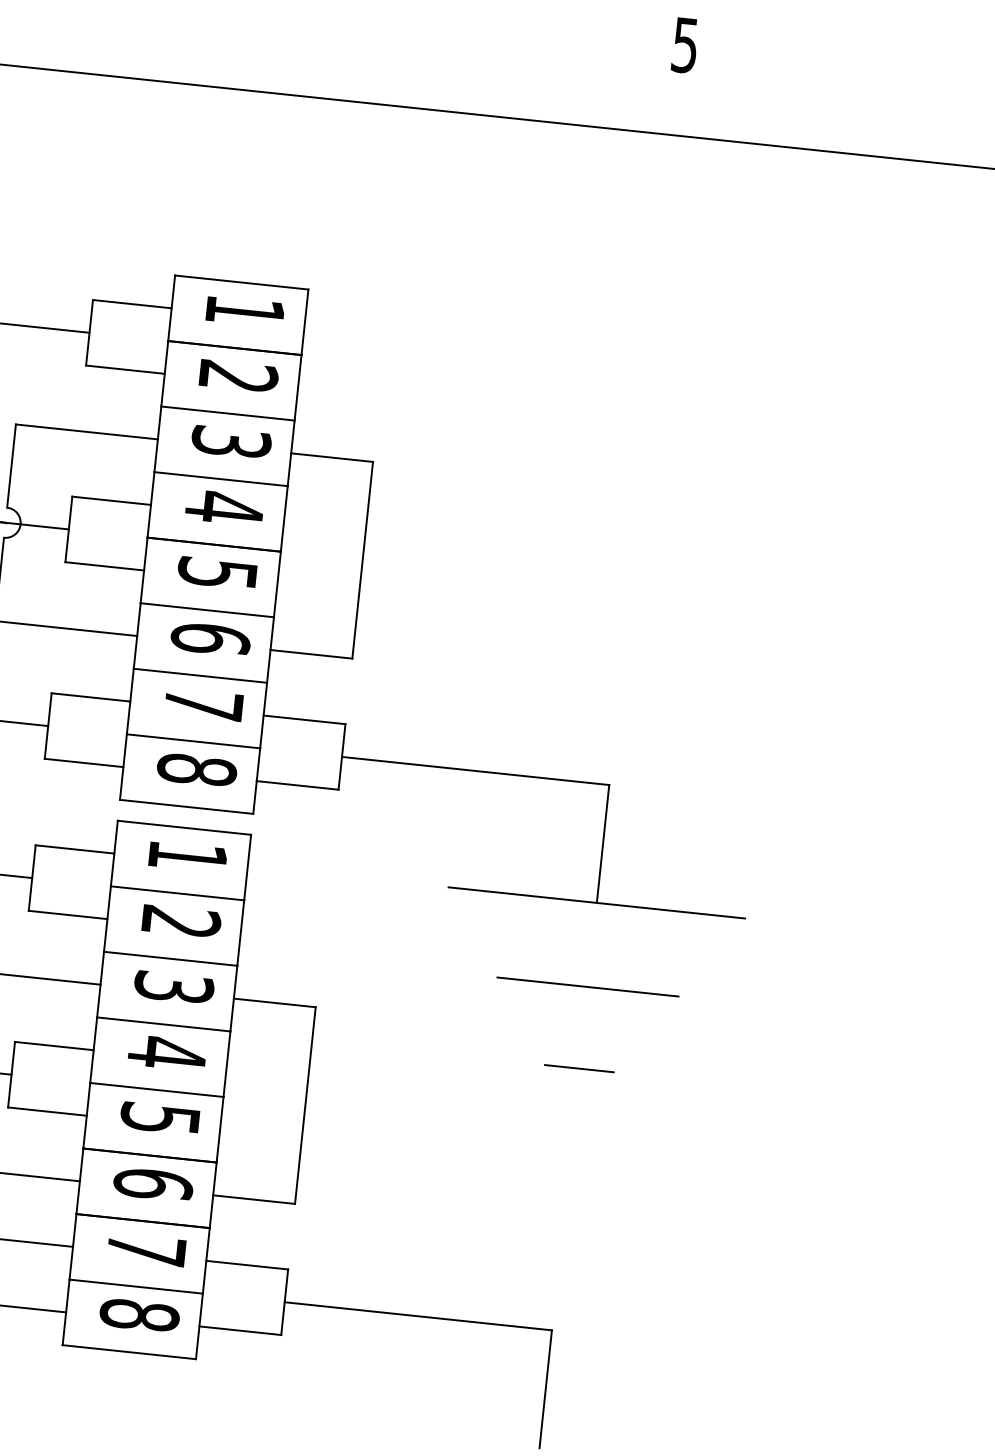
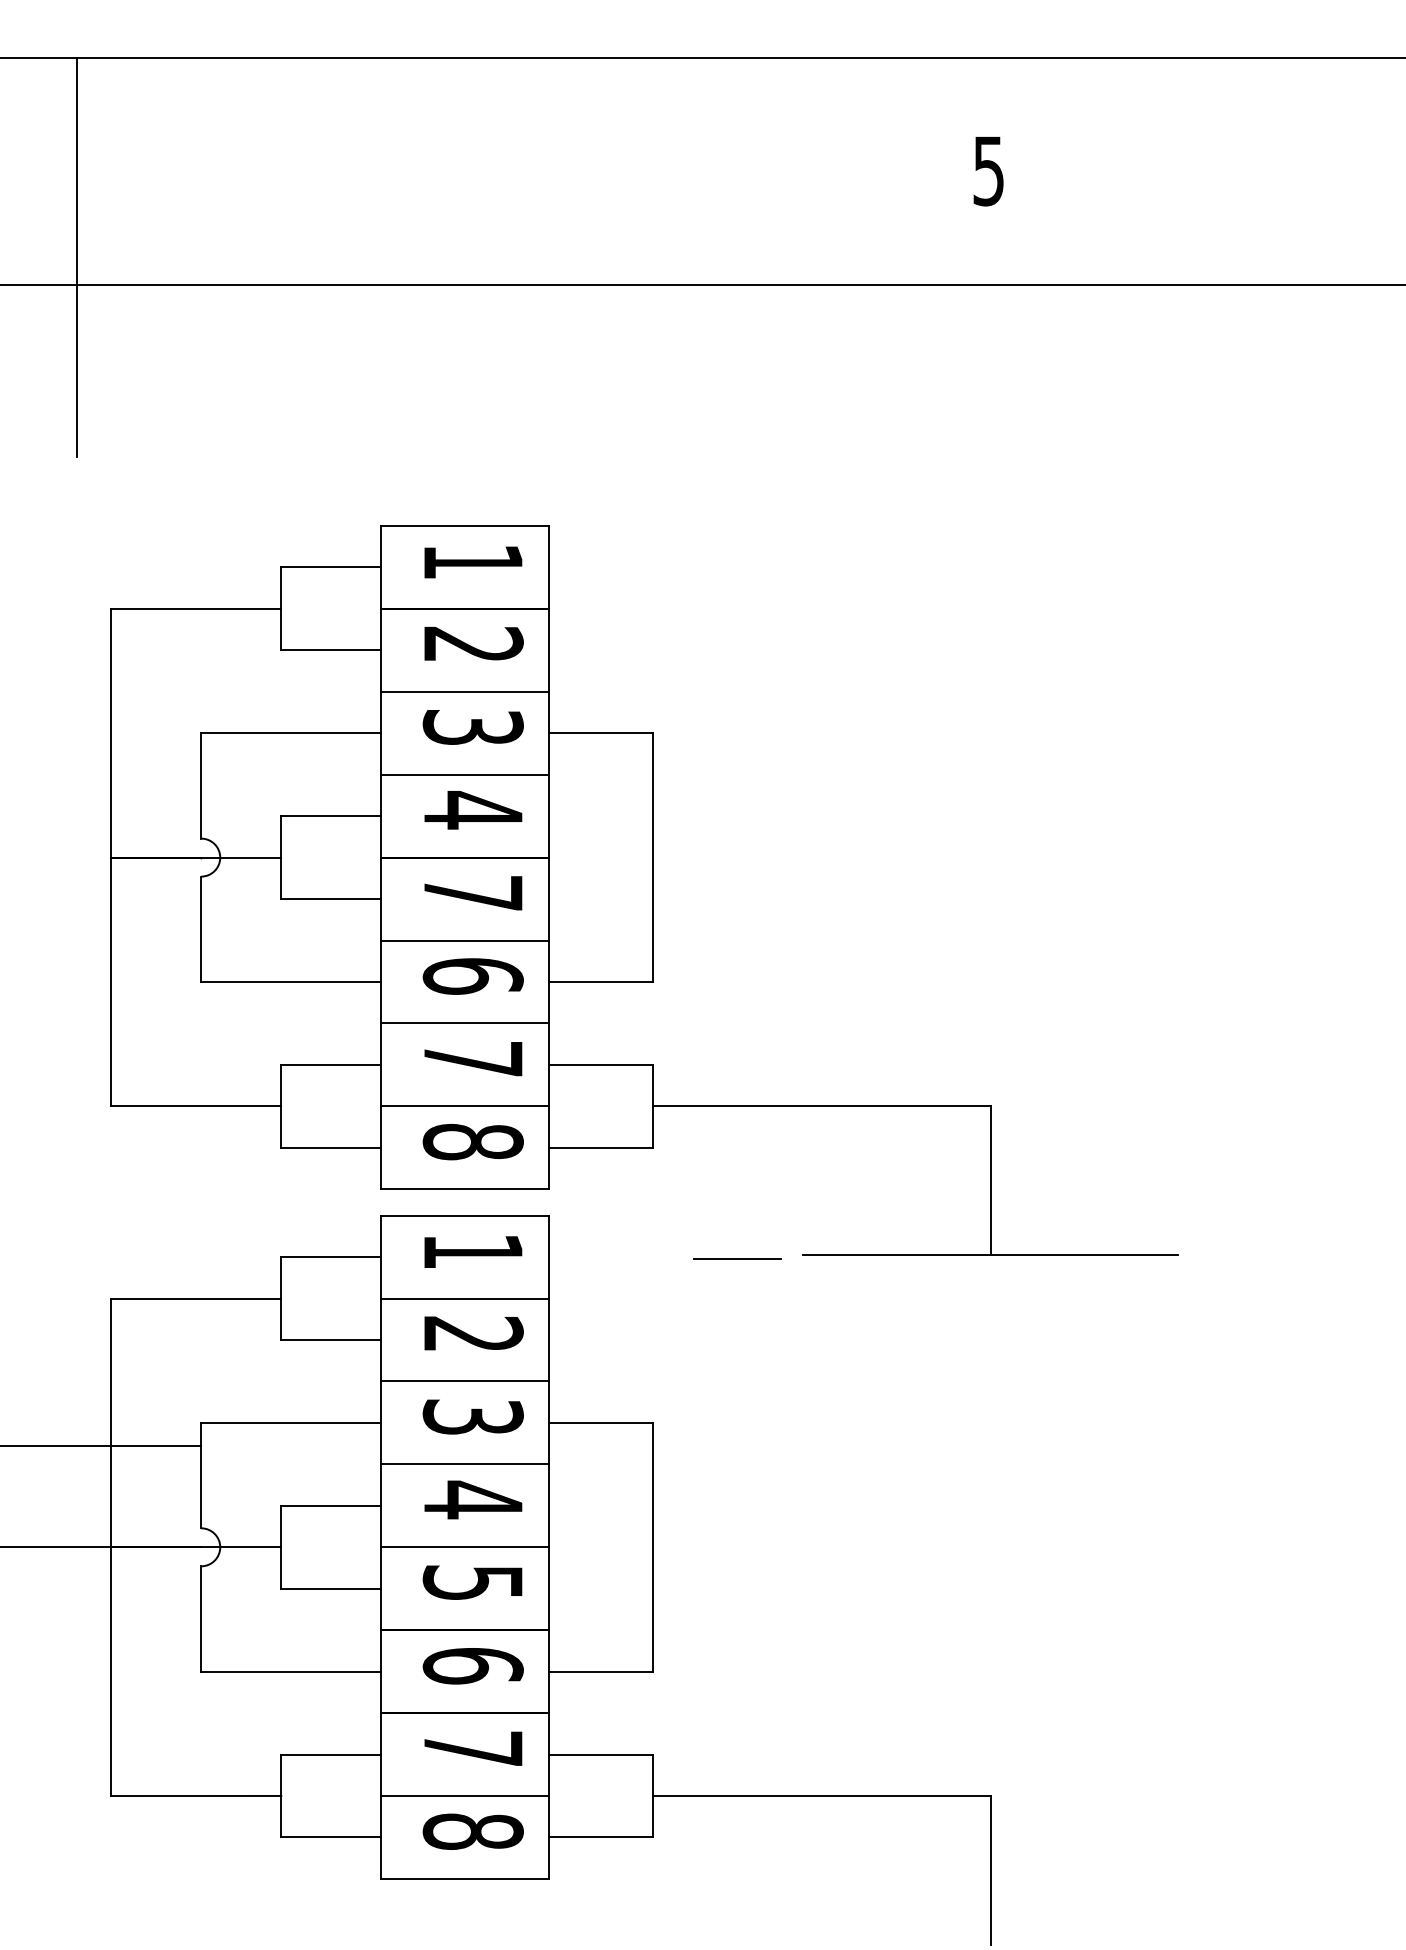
text: (217, 572) -> (472, 892), 5 -> 7
line: (587, 986) -> (990, 1361), removed
line: (579, 1068) -> (737, 1258), moved

